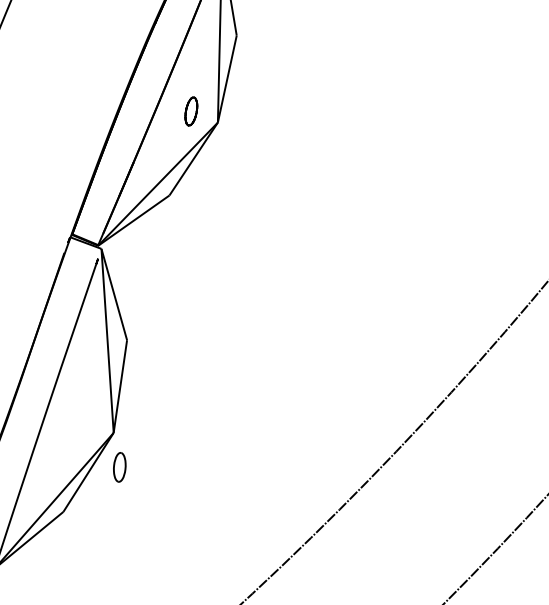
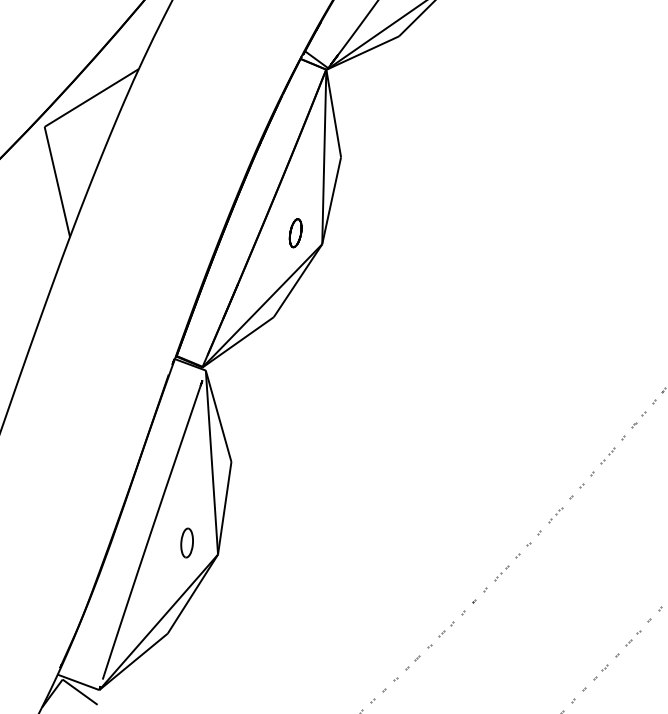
part: (119, 466) -> (186, 542), moved

